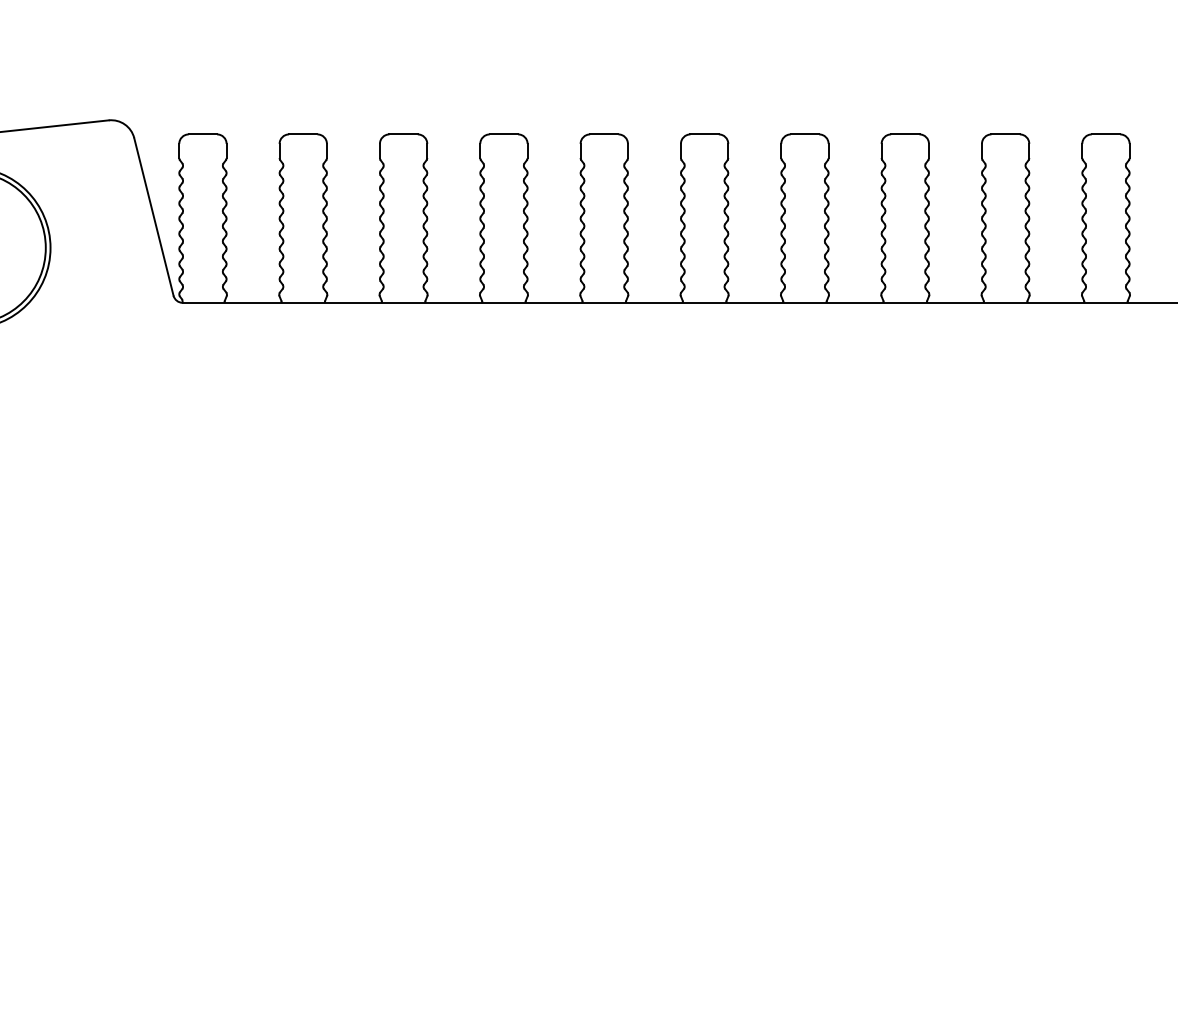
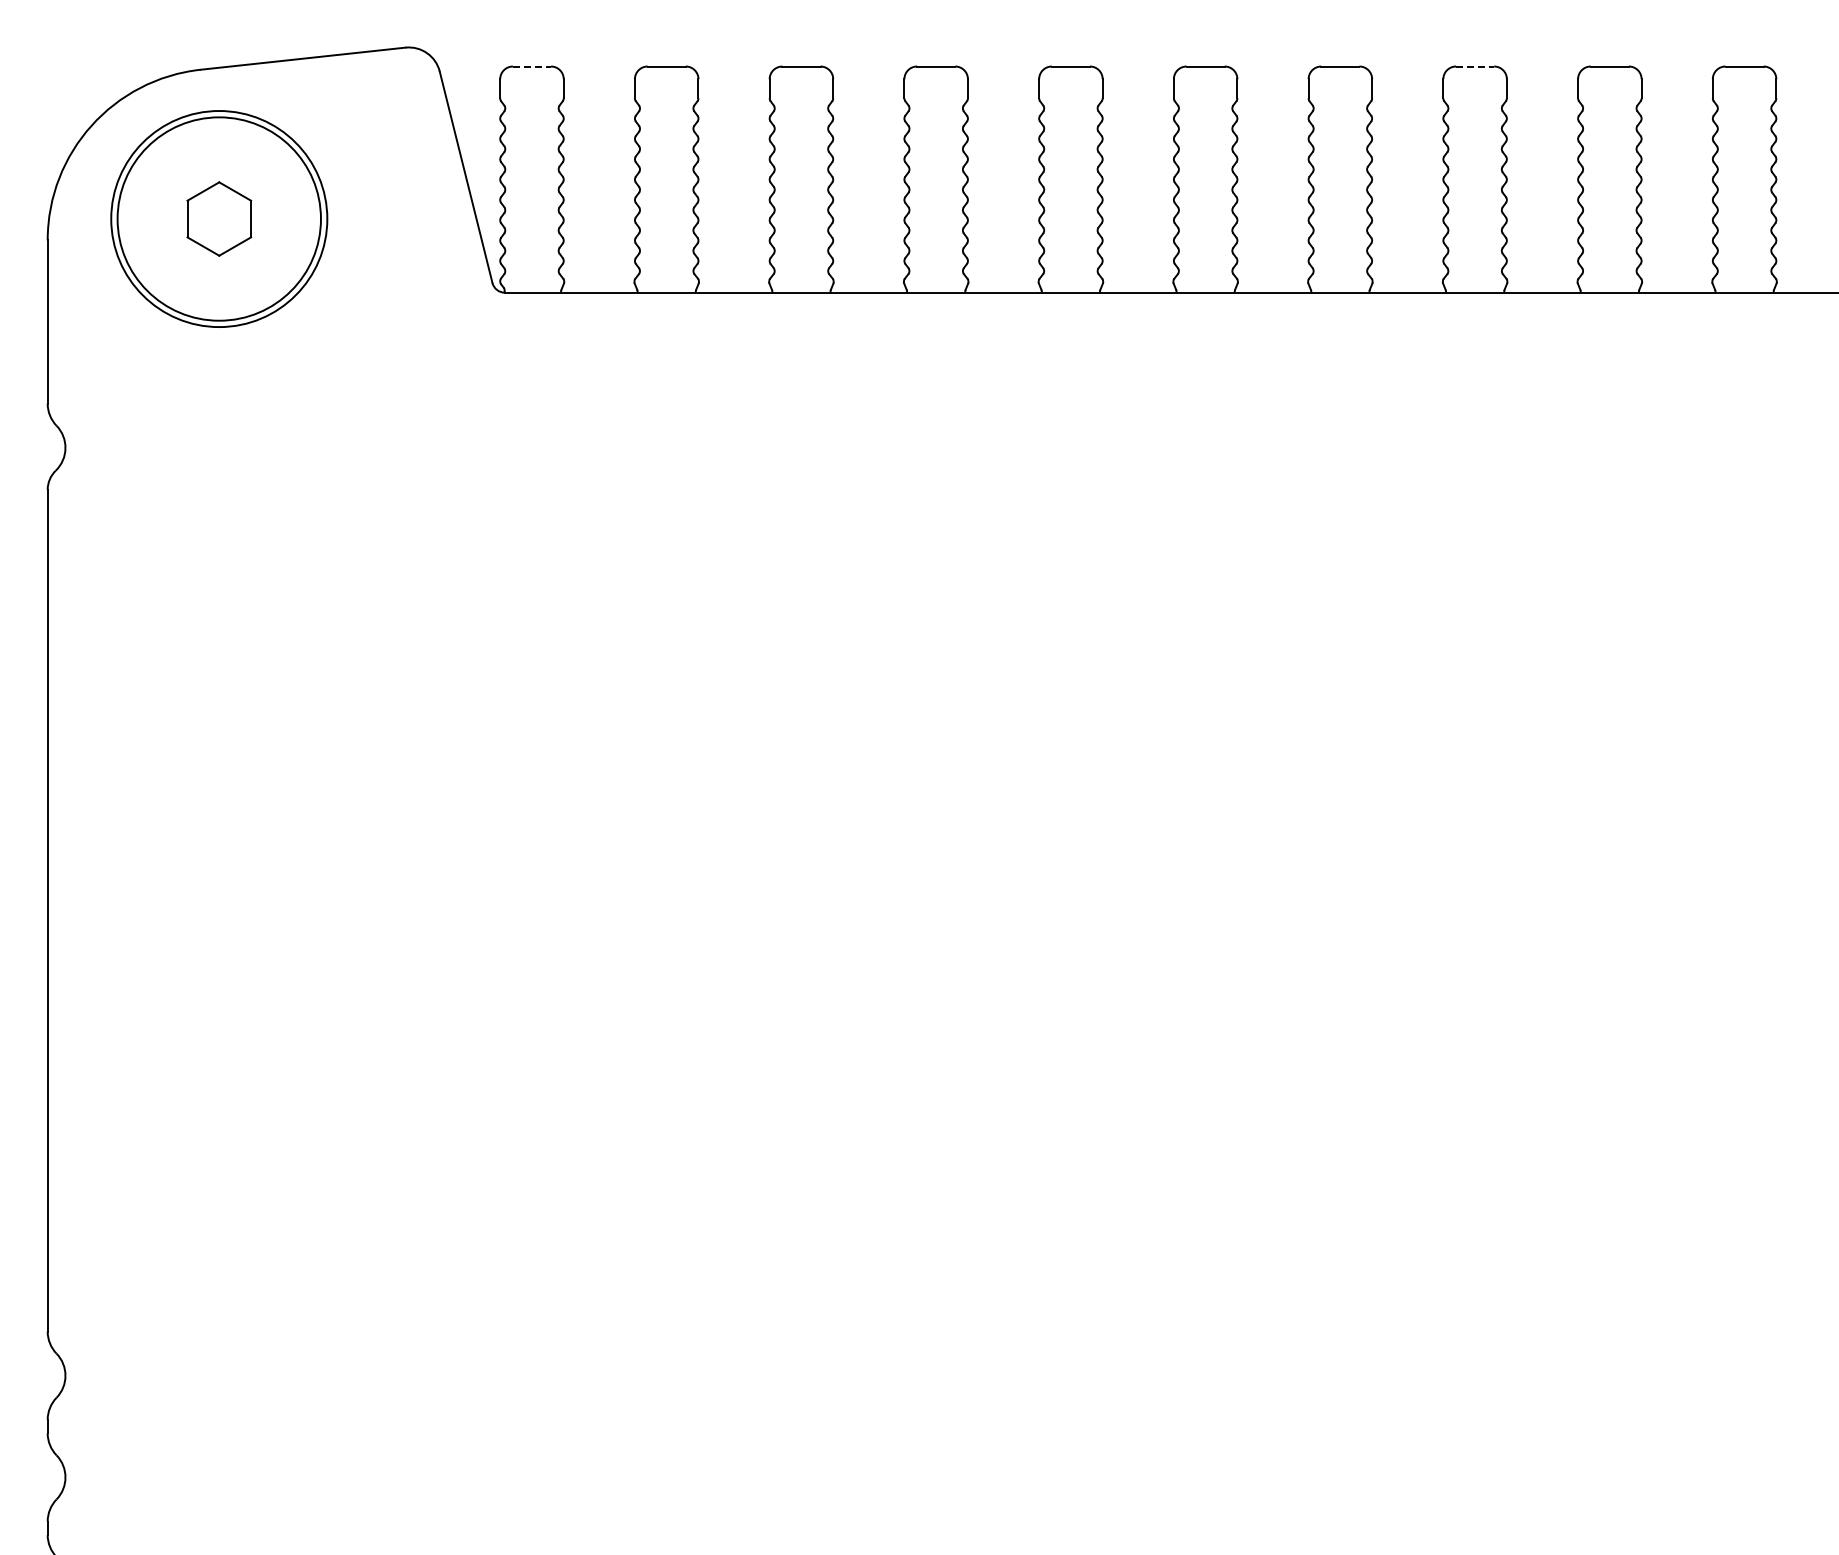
line: (203, 134) -> (532, 66), solid -> dashed
line: (905, 134) -> (1475, 66), solid -> dashed

